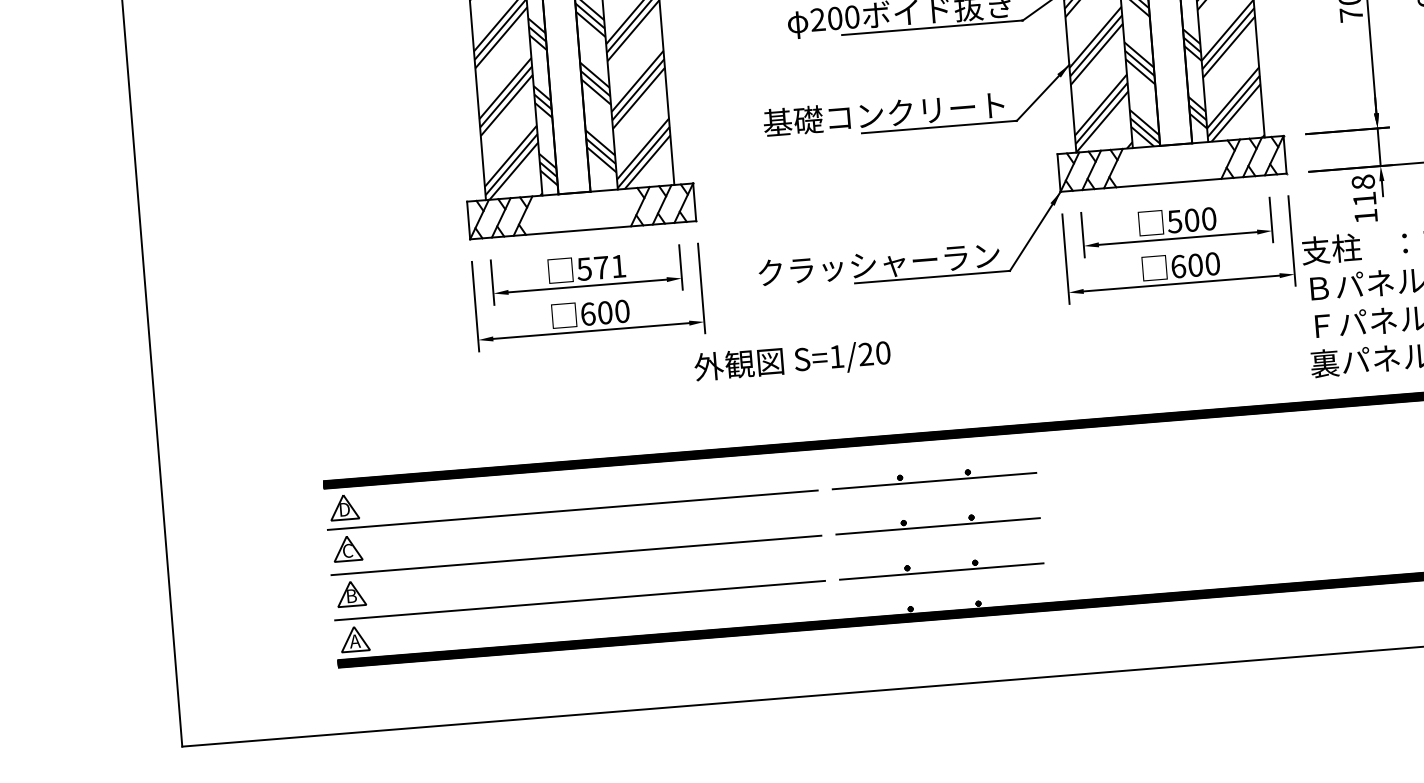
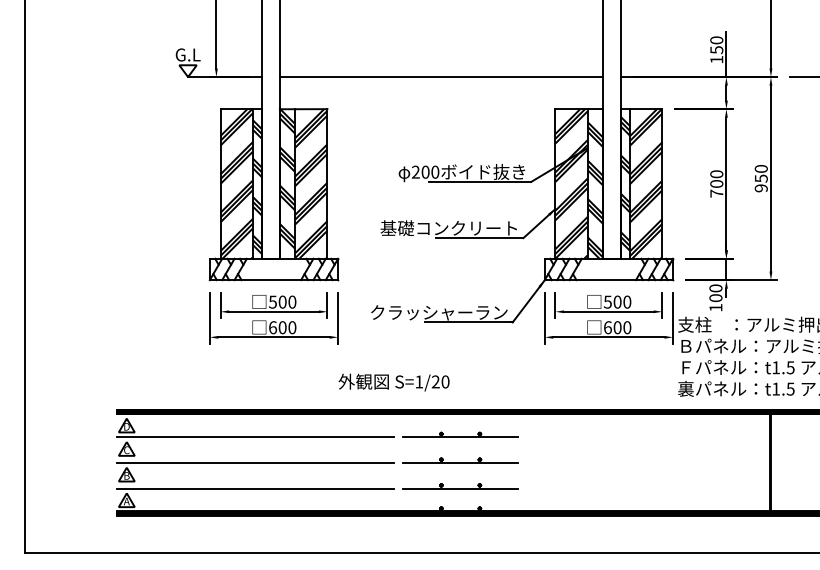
text: (1363, 189) -> (715, 292), 118 -> 100
text: (610, 265) -> (287, 301), 571 -> 500
text: (791, 361) -> (393, 382), moved

